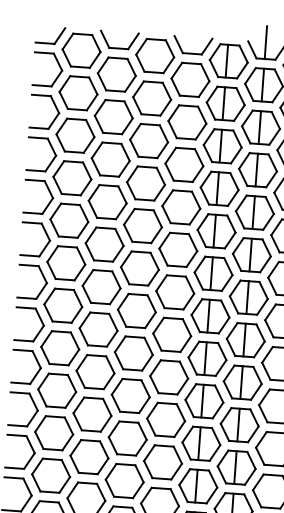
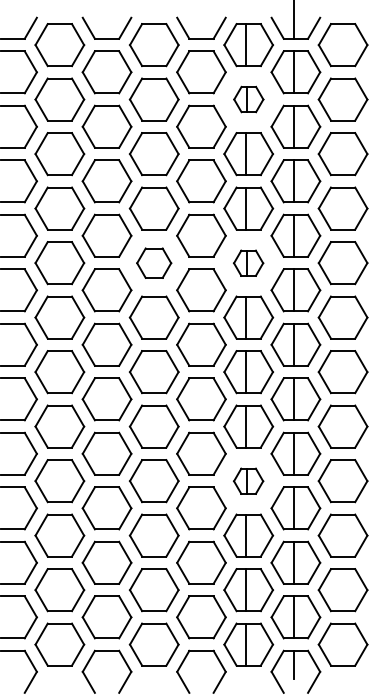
part: (225, 103) -> (248, 99), size x0.6
part: (142, 226) -> (153, 263), size x0.7
part: (216, 231) -> (248, 263), size x0.6
part: (204, 401) -> (248, 481), size x0.6

